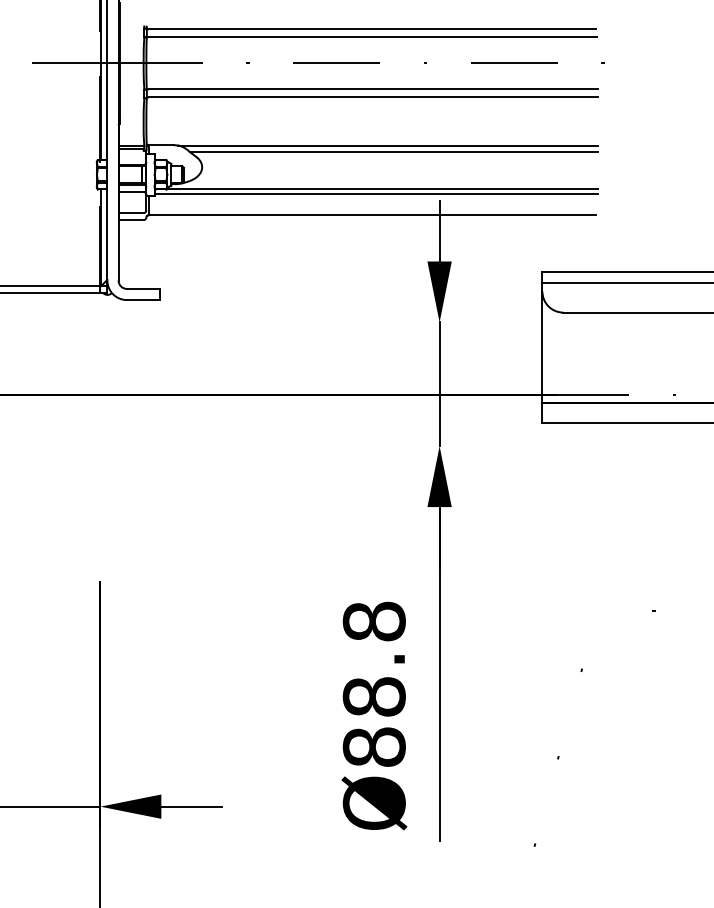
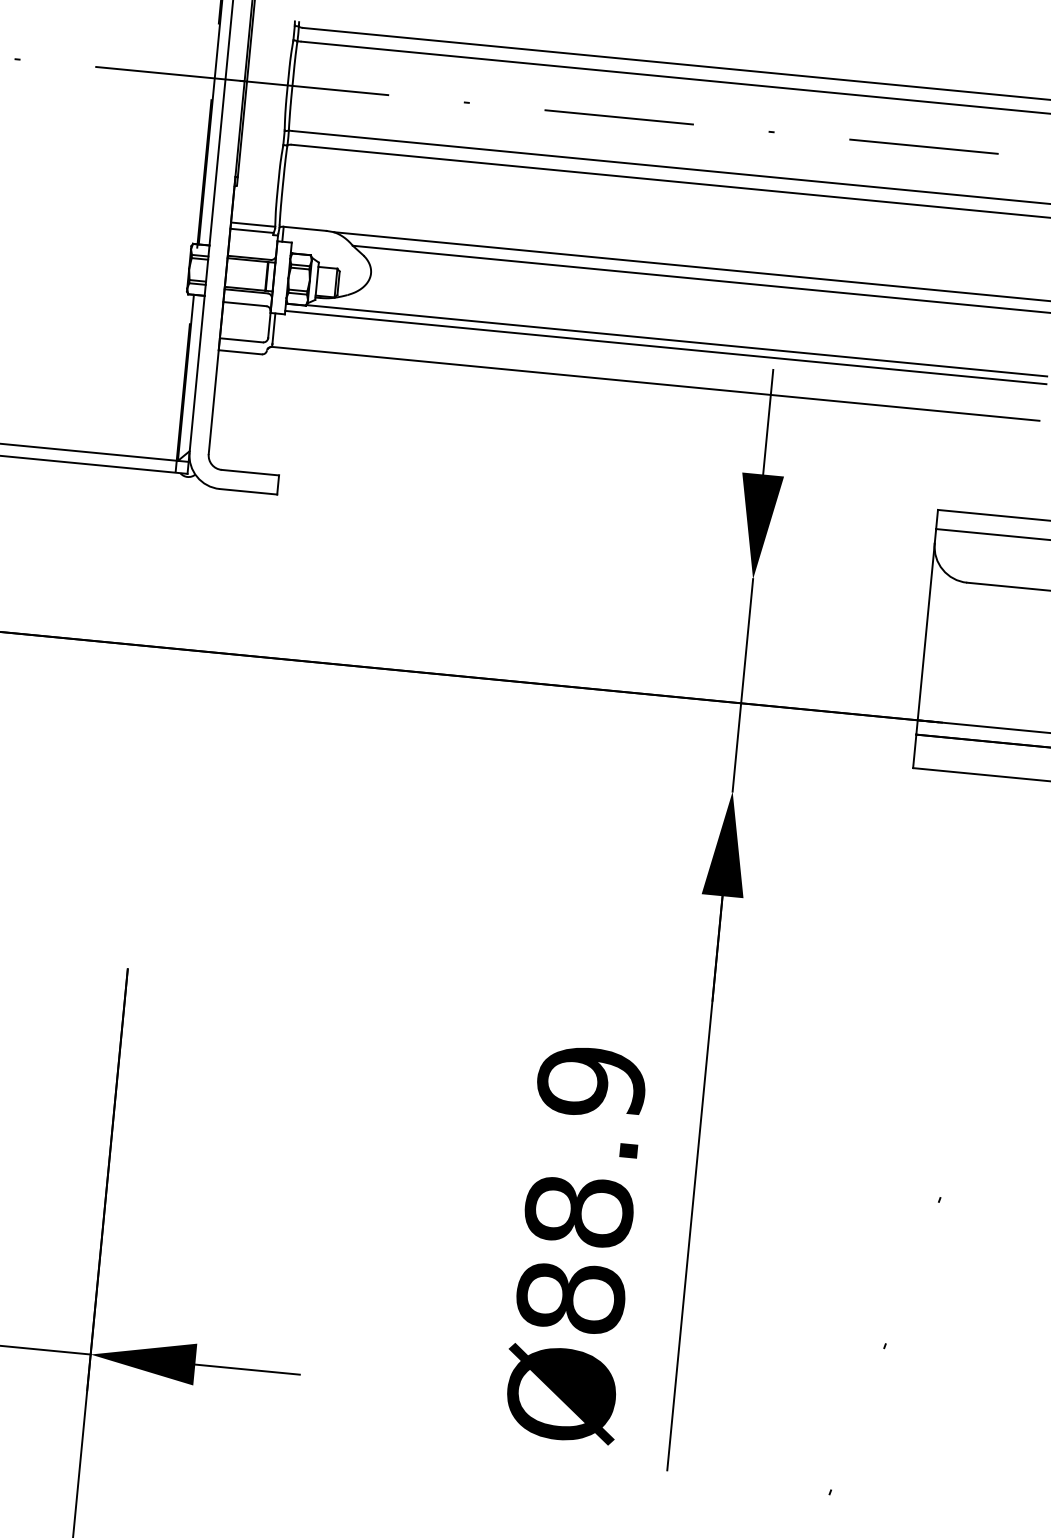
text: (373, 621) -> (590, 1081), Ø88.8 -> Ø88.9

